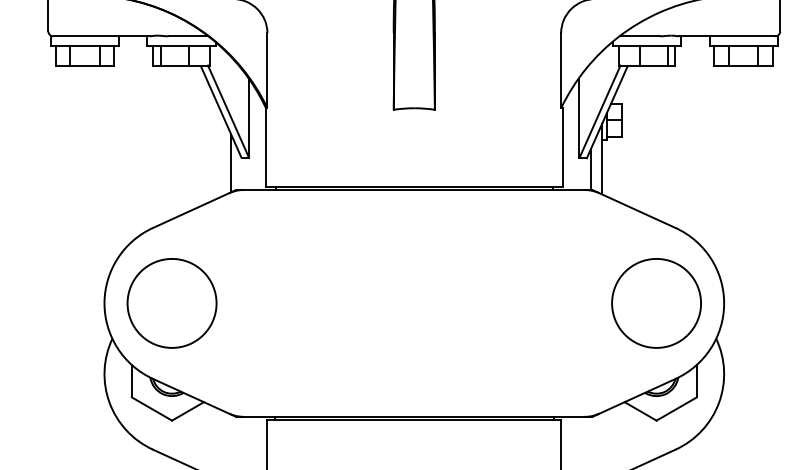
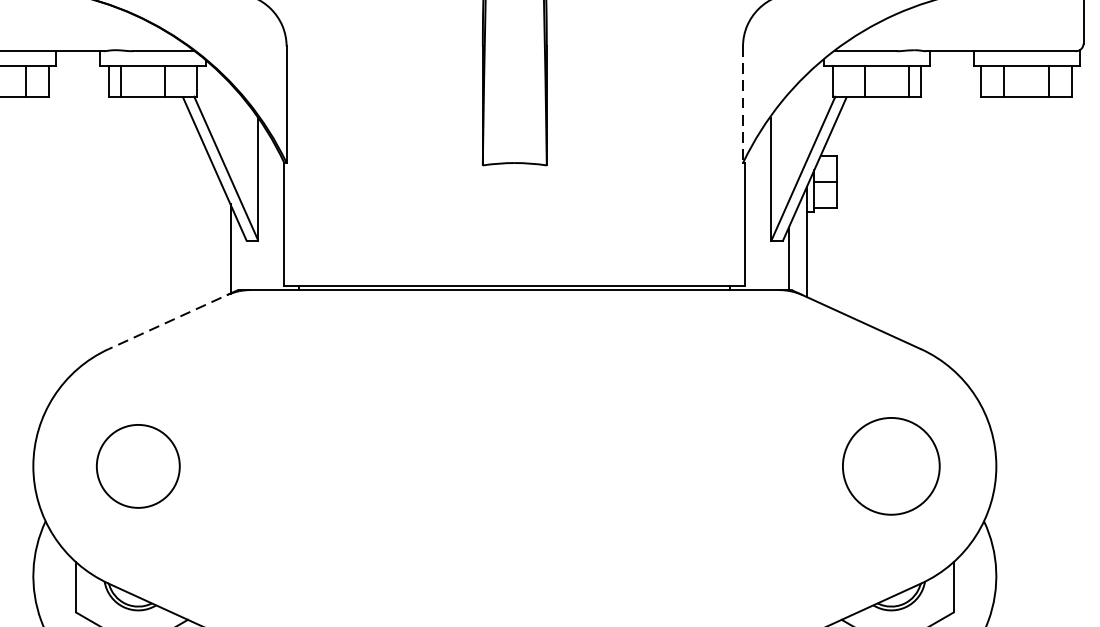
line: (561, 70) -> (743, 104), solid -> dashed
line: (193, 209) -> (171, 320), solid -> dashed
circle: (656, 302) -> (891, 464), size x0.7
circle: (171, 303) -> (137, 466), size x0.6

